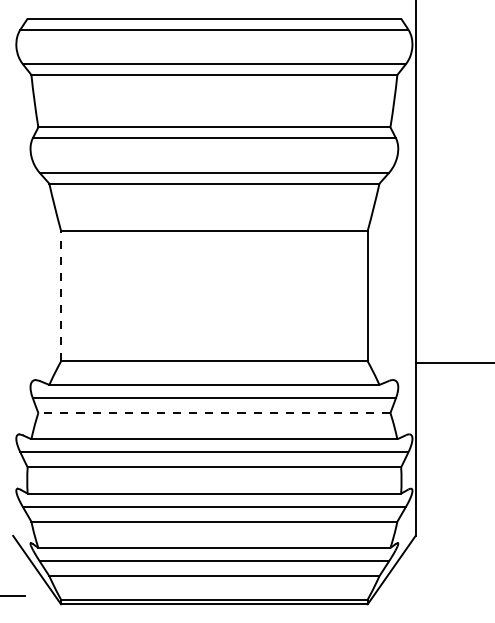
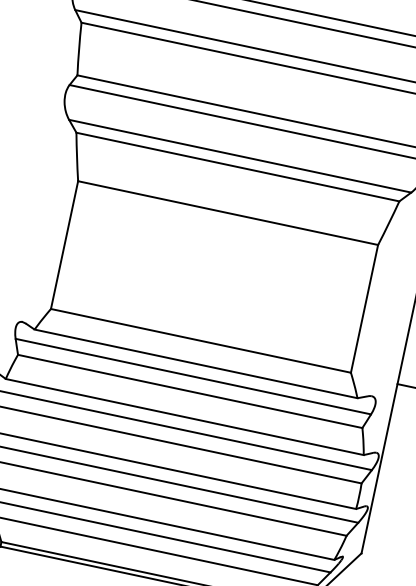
line: (61, 295) -> (65, 244), dashed -> solid
line: (213, 413) -> (189, 391), dashed -> solid

